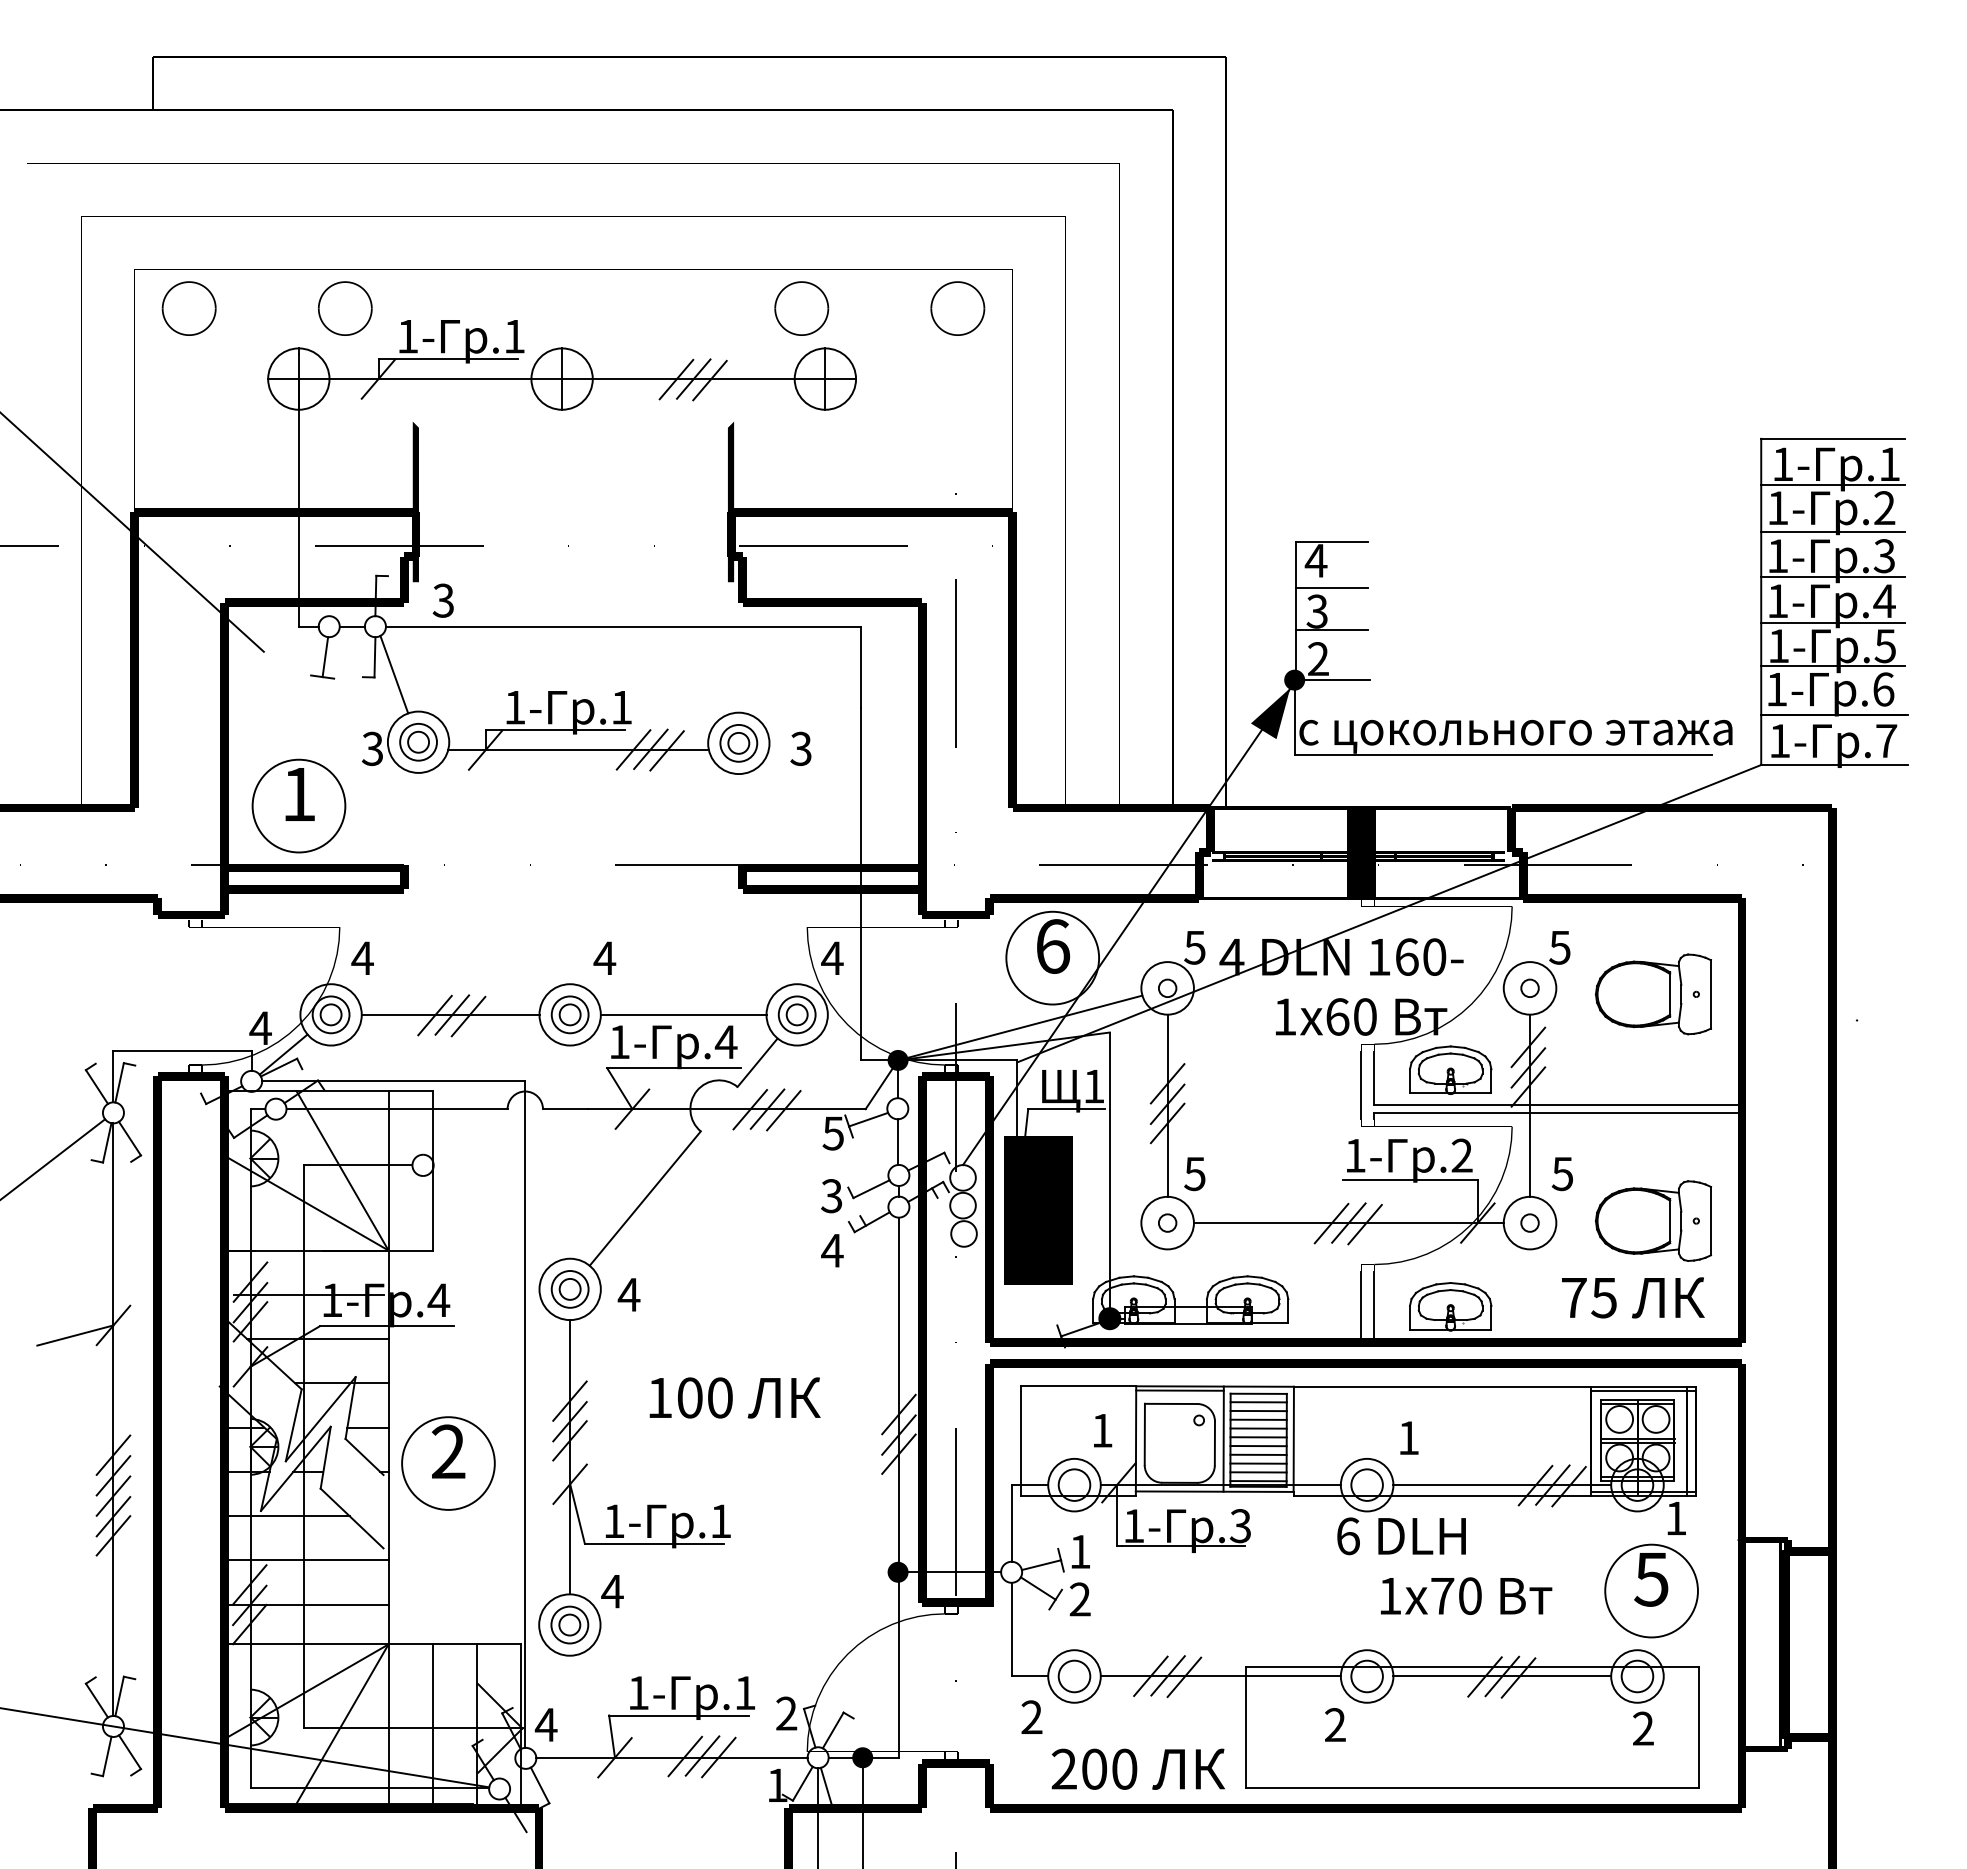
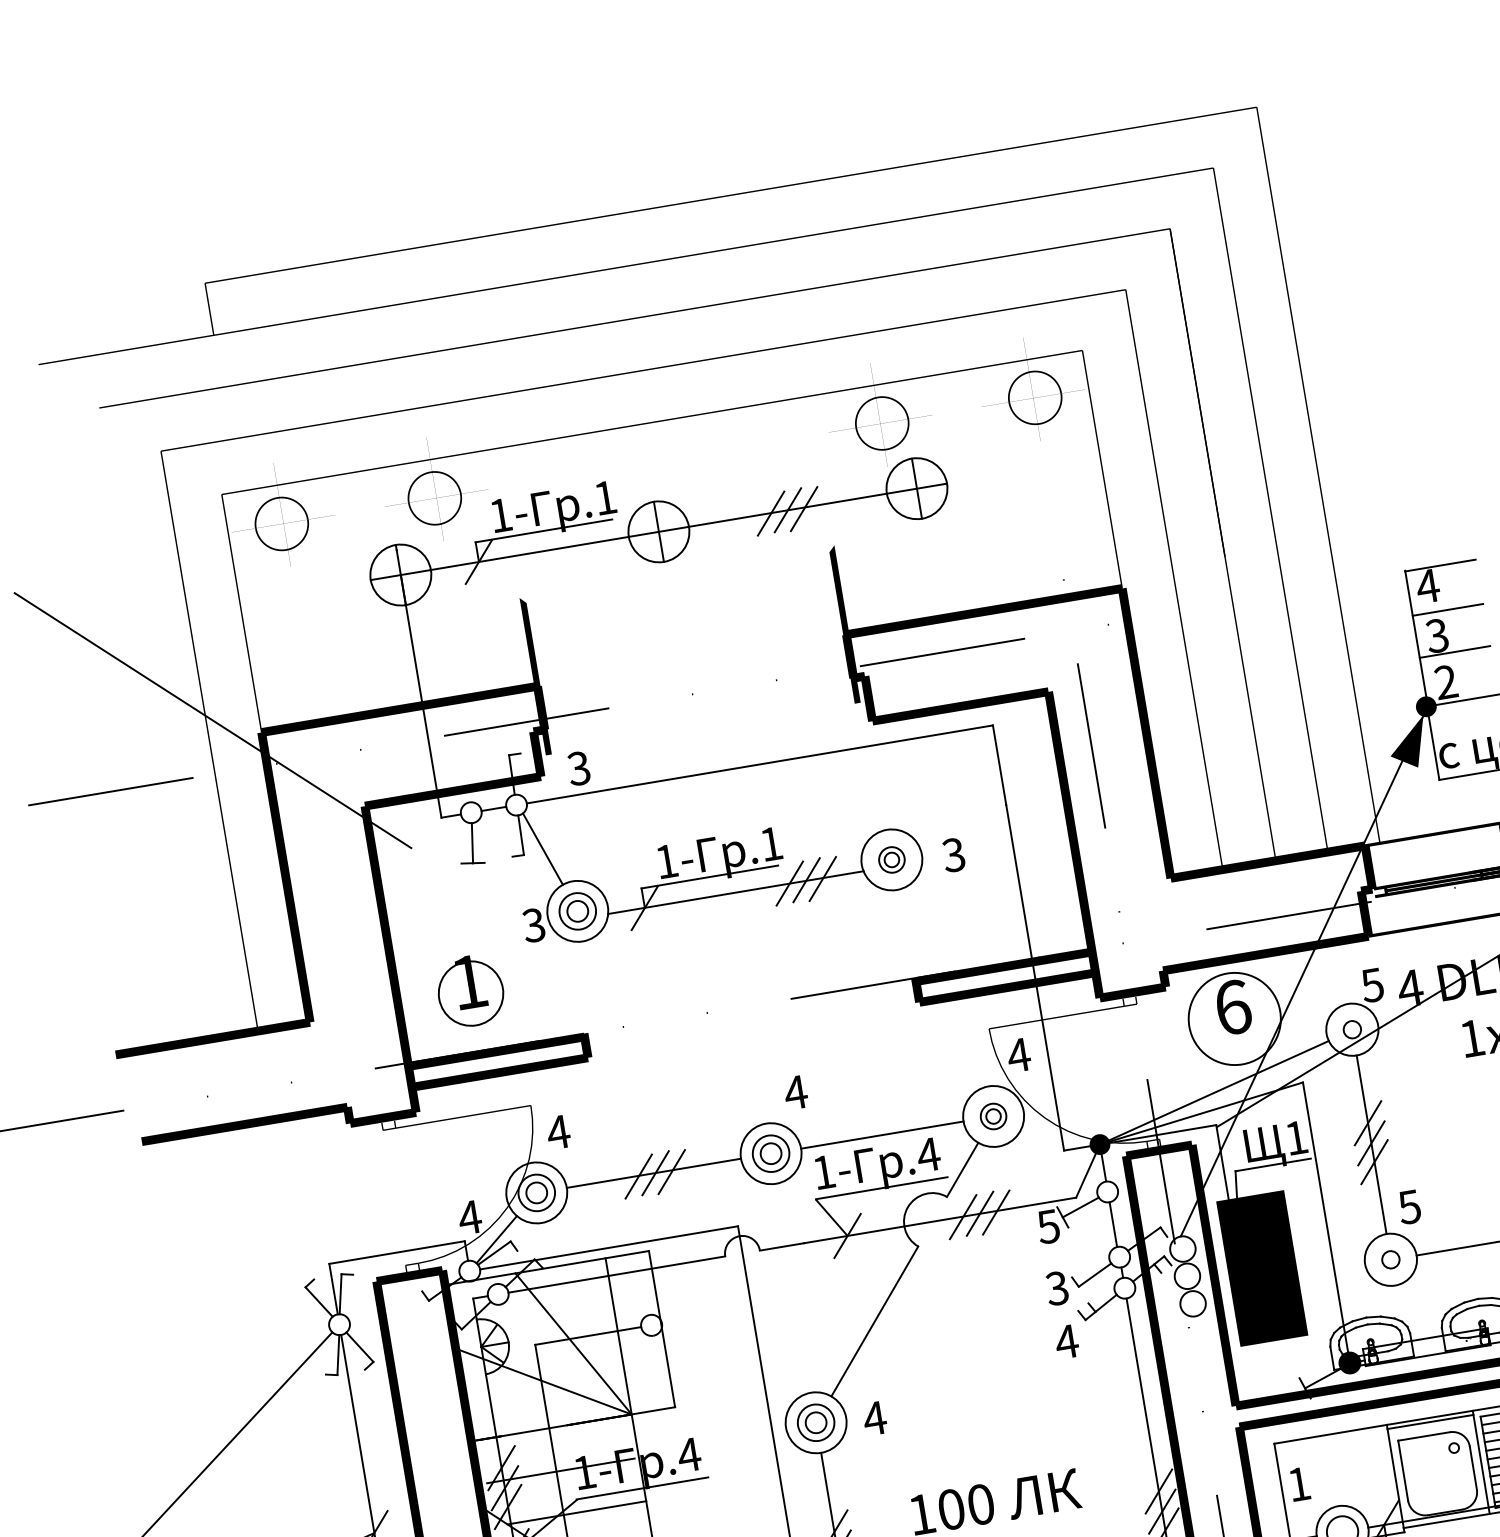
part: (738, 743) -> (891, 860), size x0.7
circle: (298, 805) -> (470, 993), size x0.7
part: (796, 1014) -> (992, 1116), size x0.7
text: (1103, 1430) -> (1300, 1483), moved

